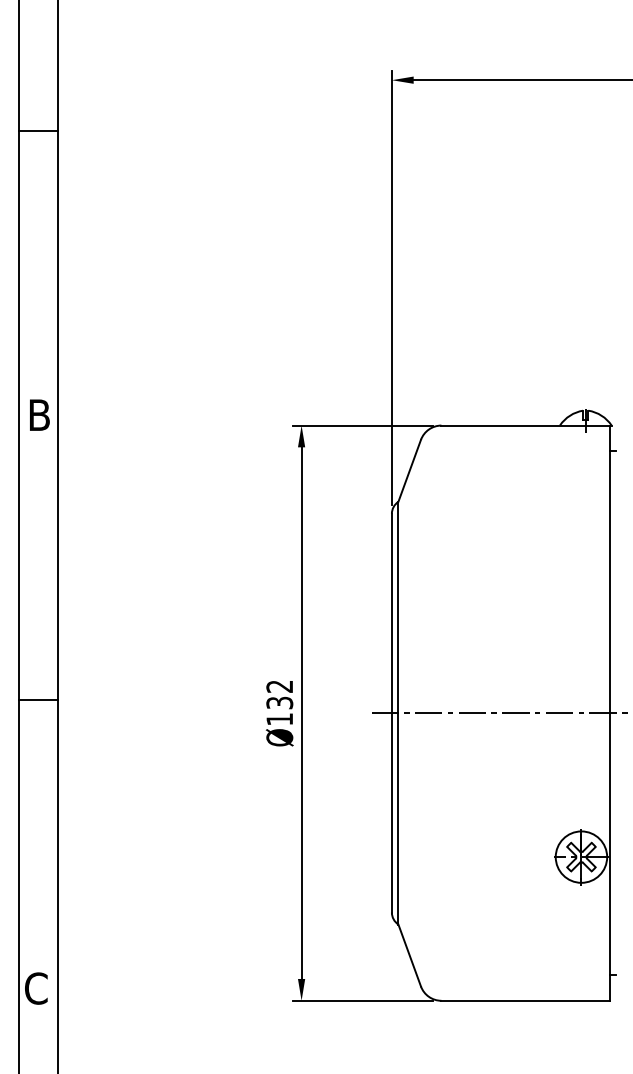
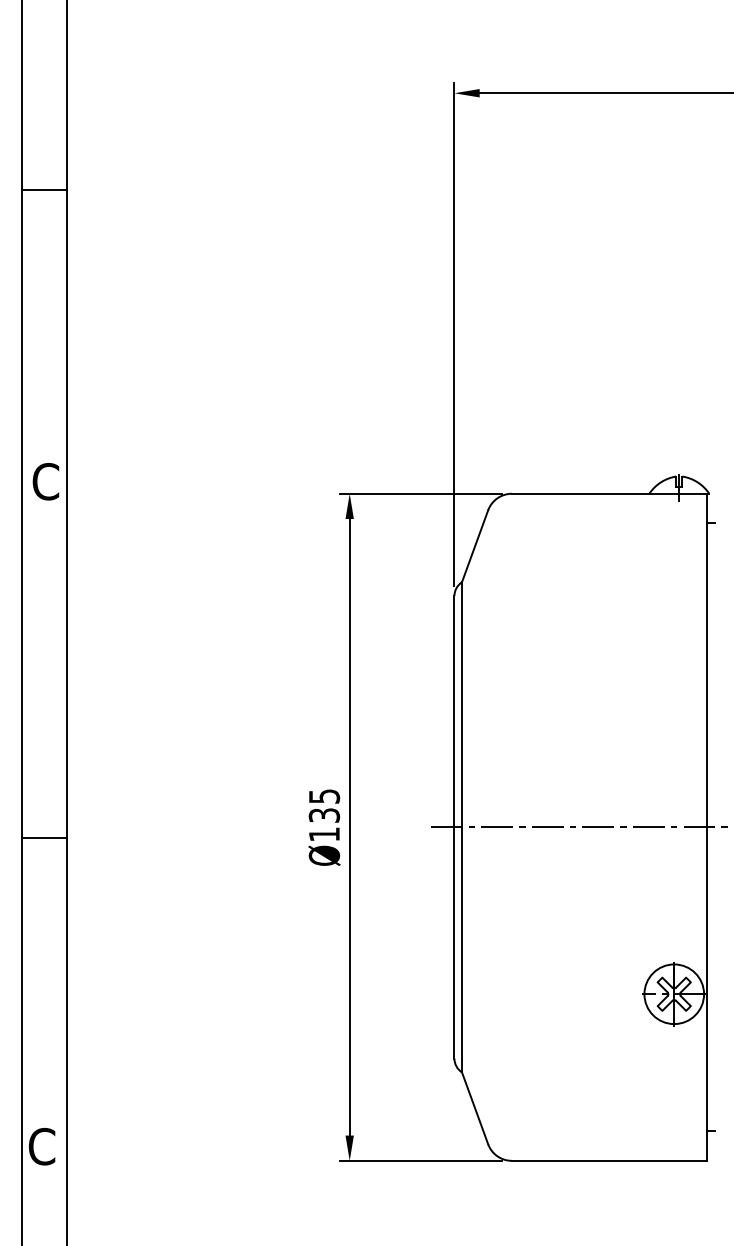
line: (38, 131) -> (44, 190), moved
text: (39, 414) -> (45, 481), B -> C
text: (279, 686) -> (324, 796), Ø132 -> Ø135
line: (38, 700) -> (44, 838), moved

